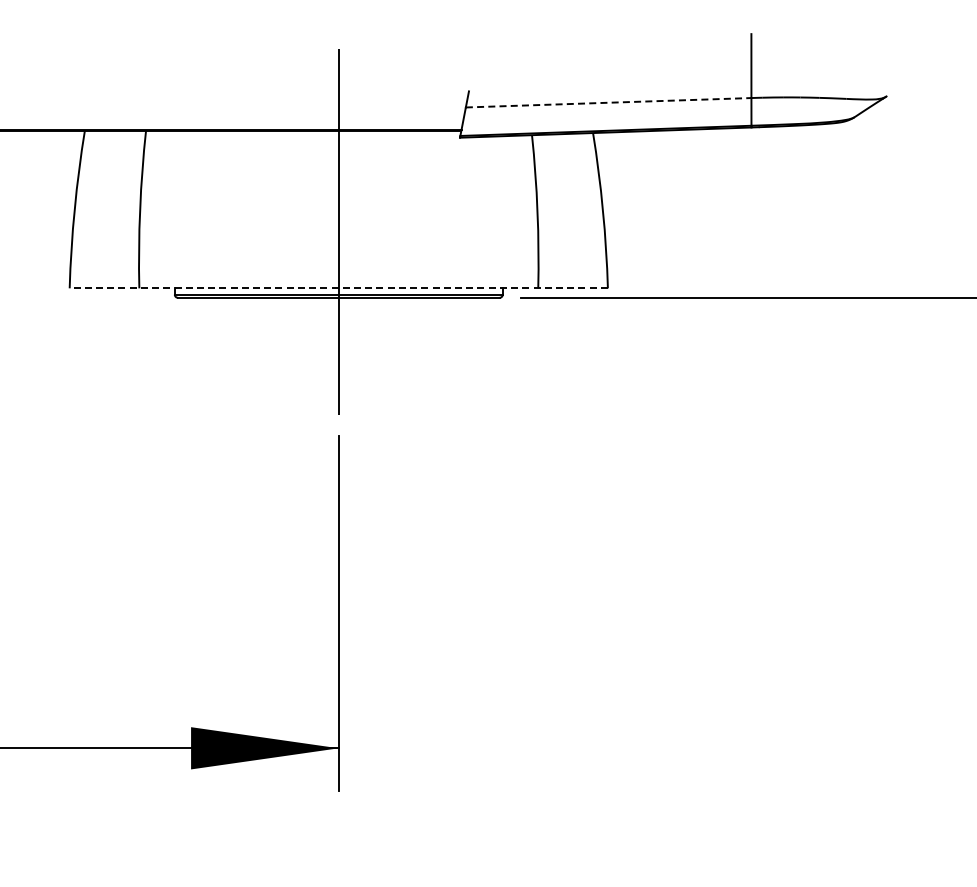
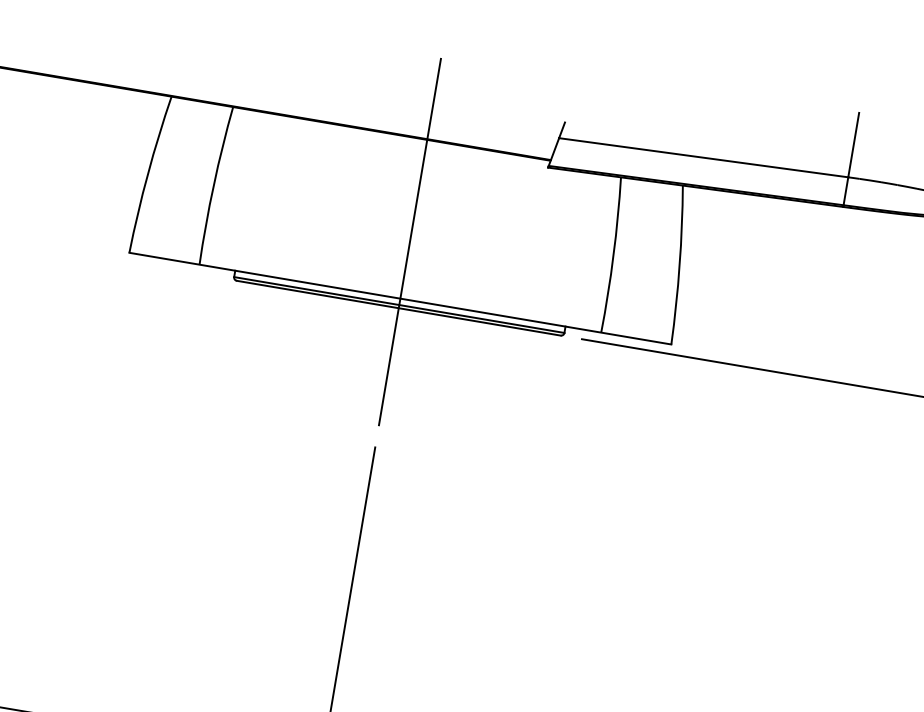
line: (608, 102) -> (703, 157), dashed -> solid
line: (338, 288) -> (400, 298), dashed -> solid

